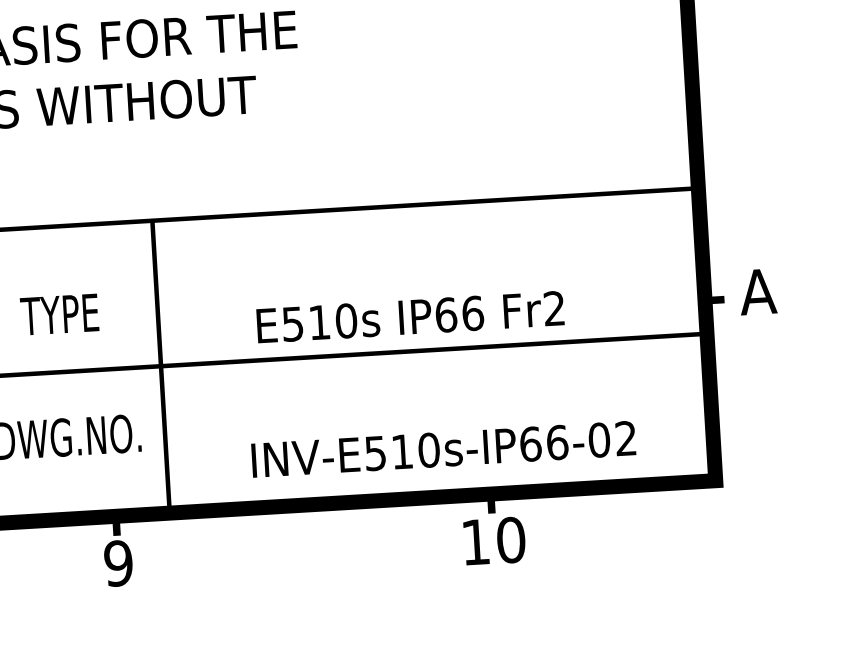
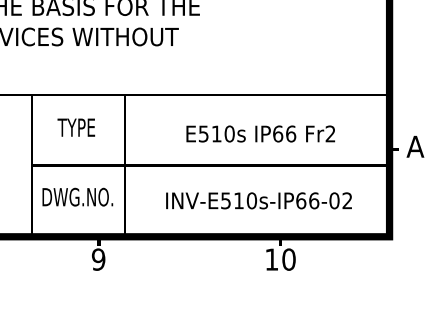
text: (60, 314) -> (76, 127), moved
text: (409, 316) -> (260, 133), moved
text: (442, 448) -> (258, 200), moved

